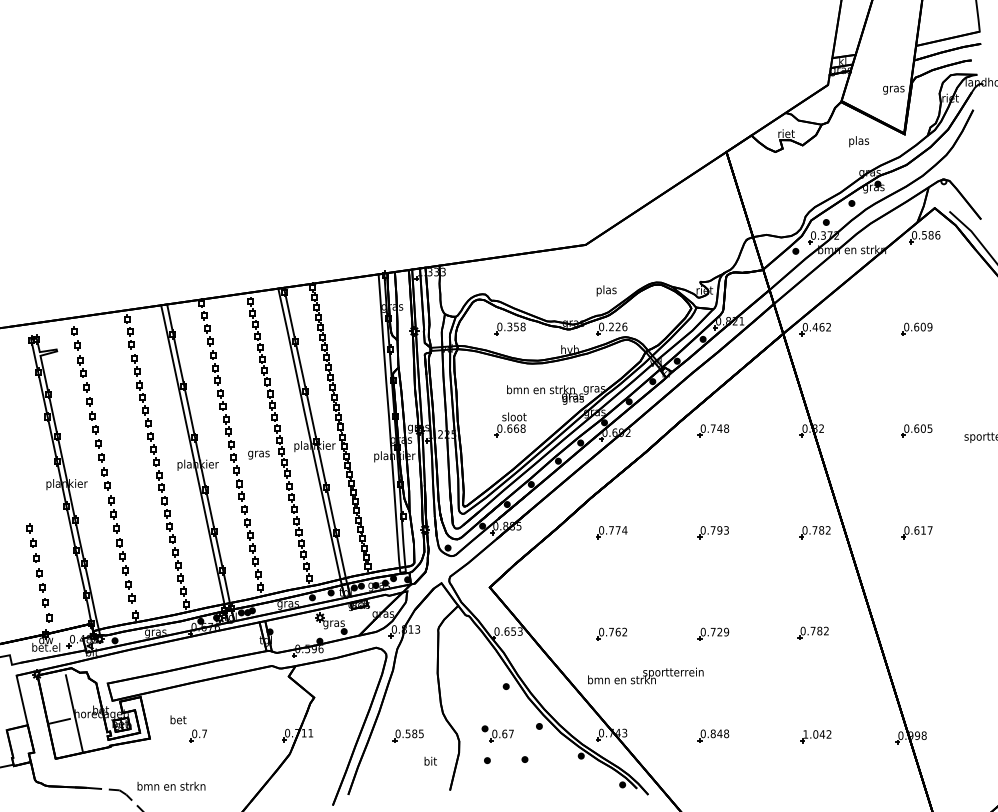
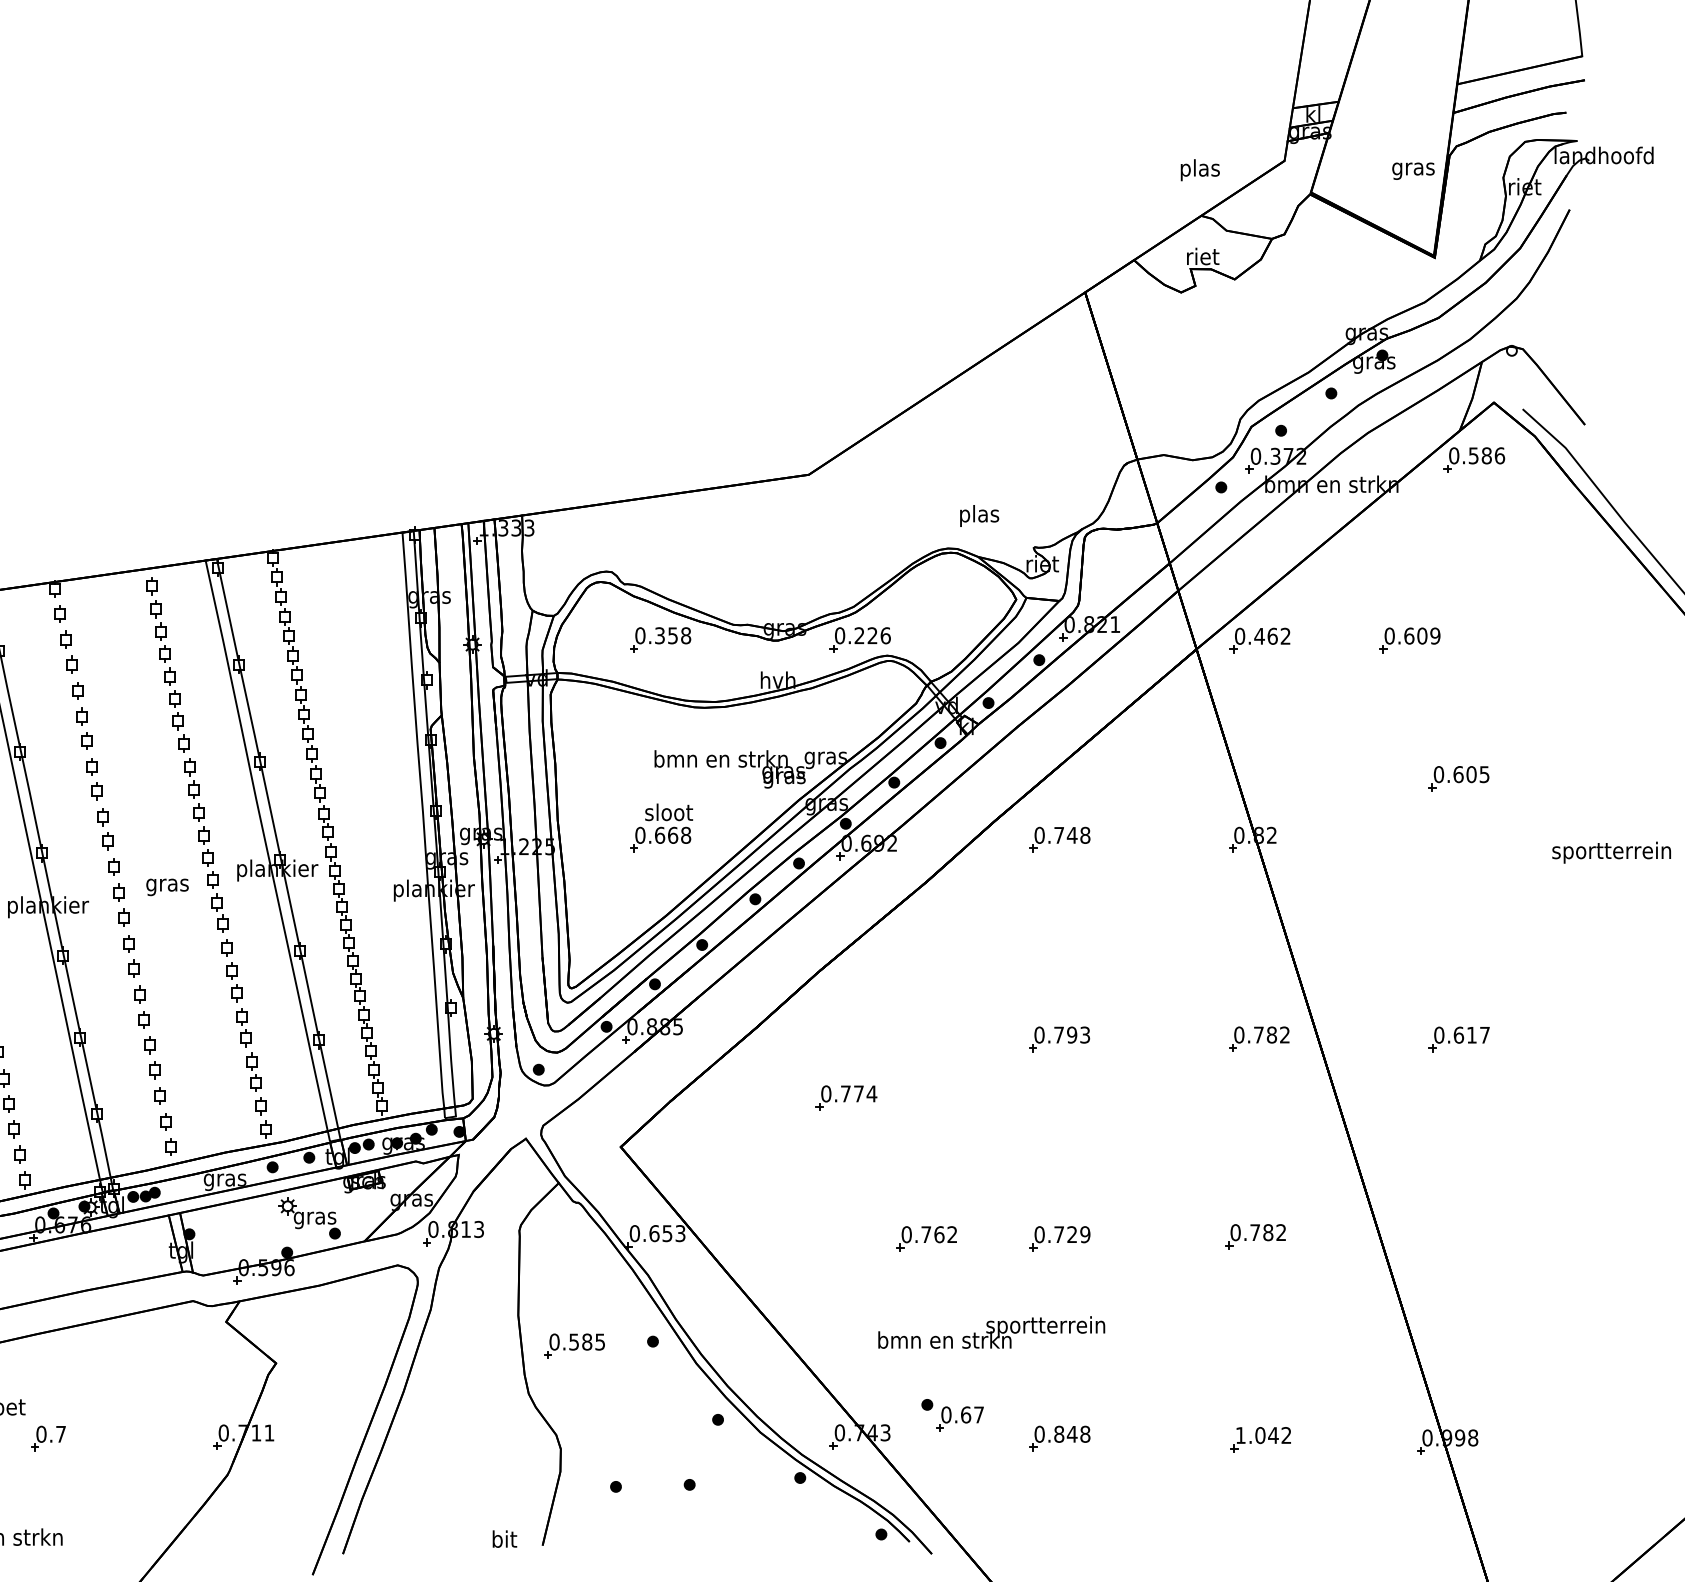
text: (858, 141) -> (1199, 169), moved
text: (606, 290) -> (979, 515), moved
part: (916, 328) -> (1409, 638), moved
part: (916, 430) -> (1458, 778), moved
part: (611, 532) -> (845, 1098), moved
part: (611, 633) -> (926, 1237), moved
text: (645, 675) -> (991, 1331), moved
part: (497, 733) -> (951, 1413), moved
part: (407, 735) -> (572, 1345), moved
text: (430, 760) -> (504, 1537), moved

